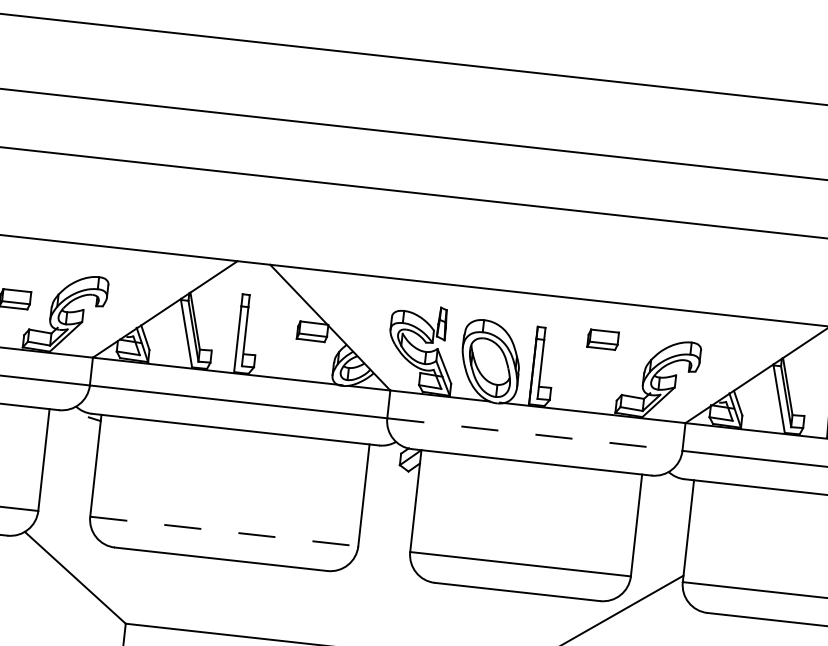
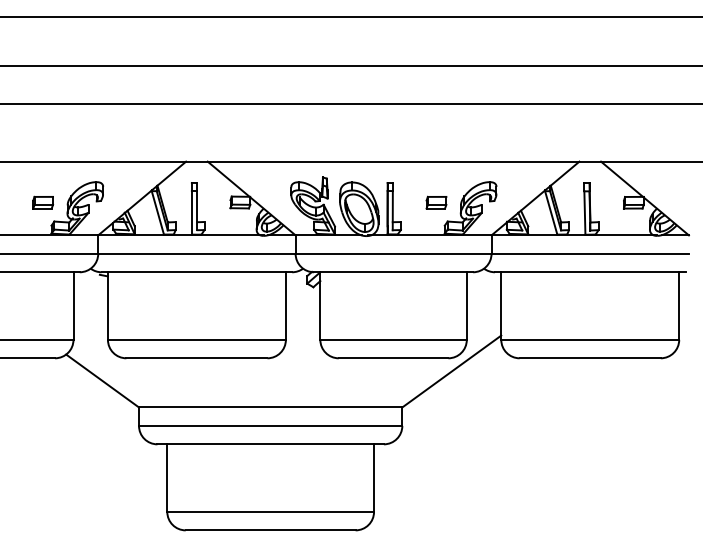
part: (603, 339) -> (436, 202), moved
line: (534, 434) -> (393, 253), dashed -> solid
line: (223, 530) -> (196, 339), dashed -> solid

